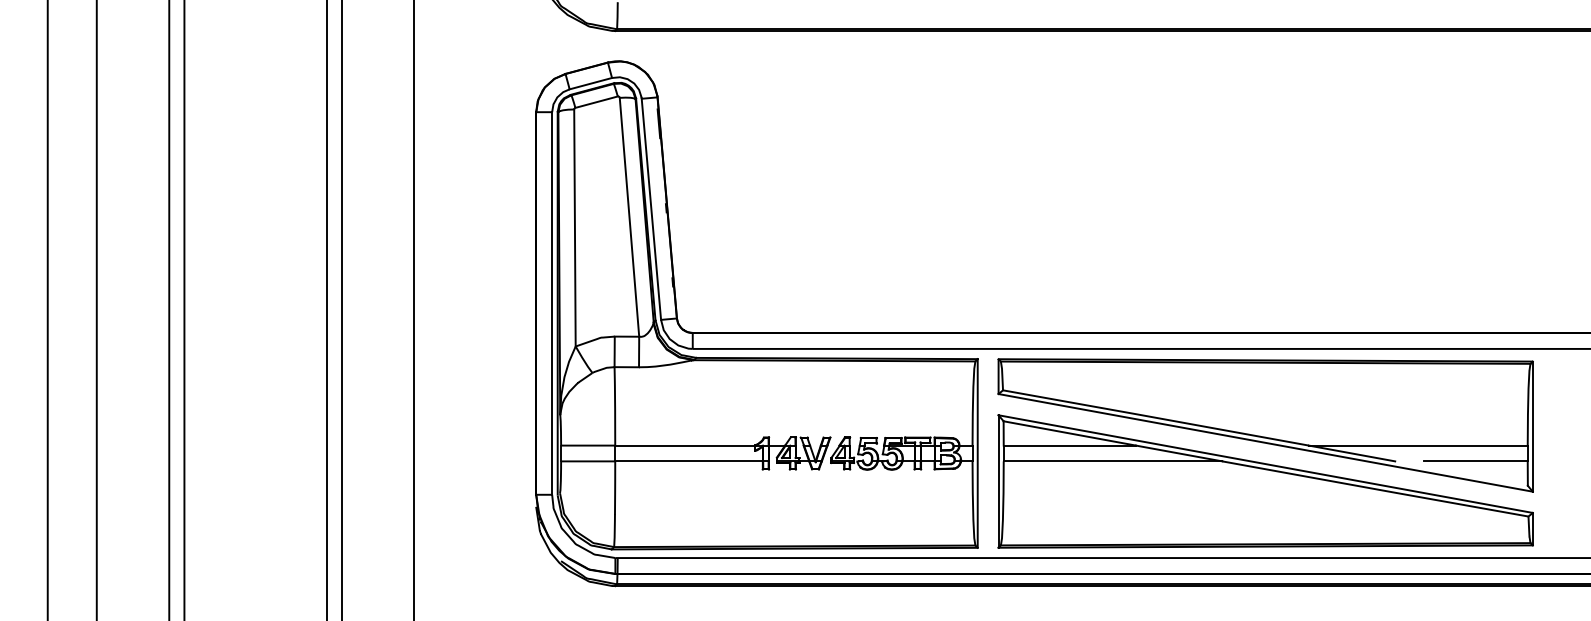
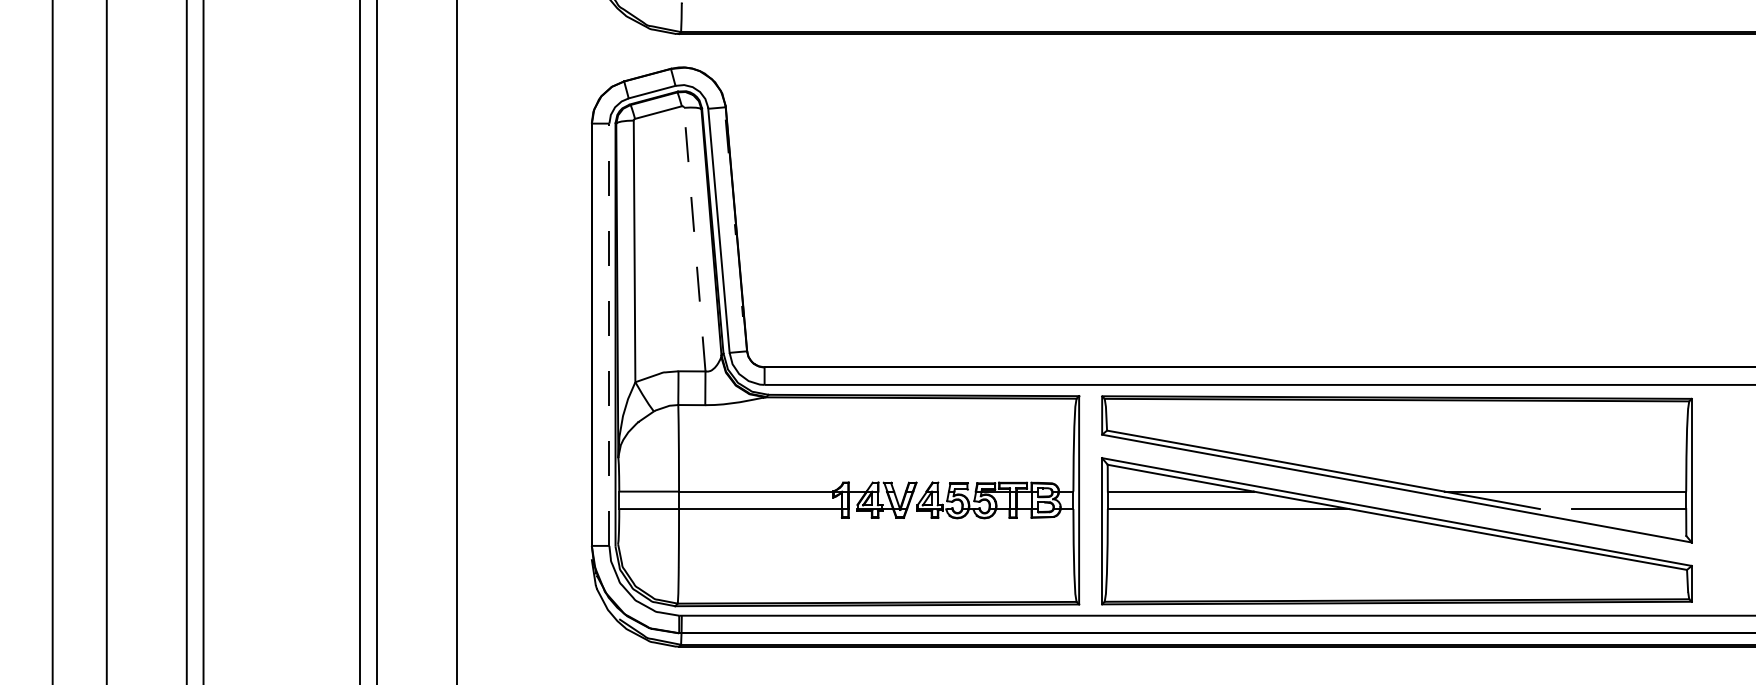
line: (629, 217) -> (694, 239), solid -> dashed
line: (552, 303) -> (609, 334), solid -> dashed

